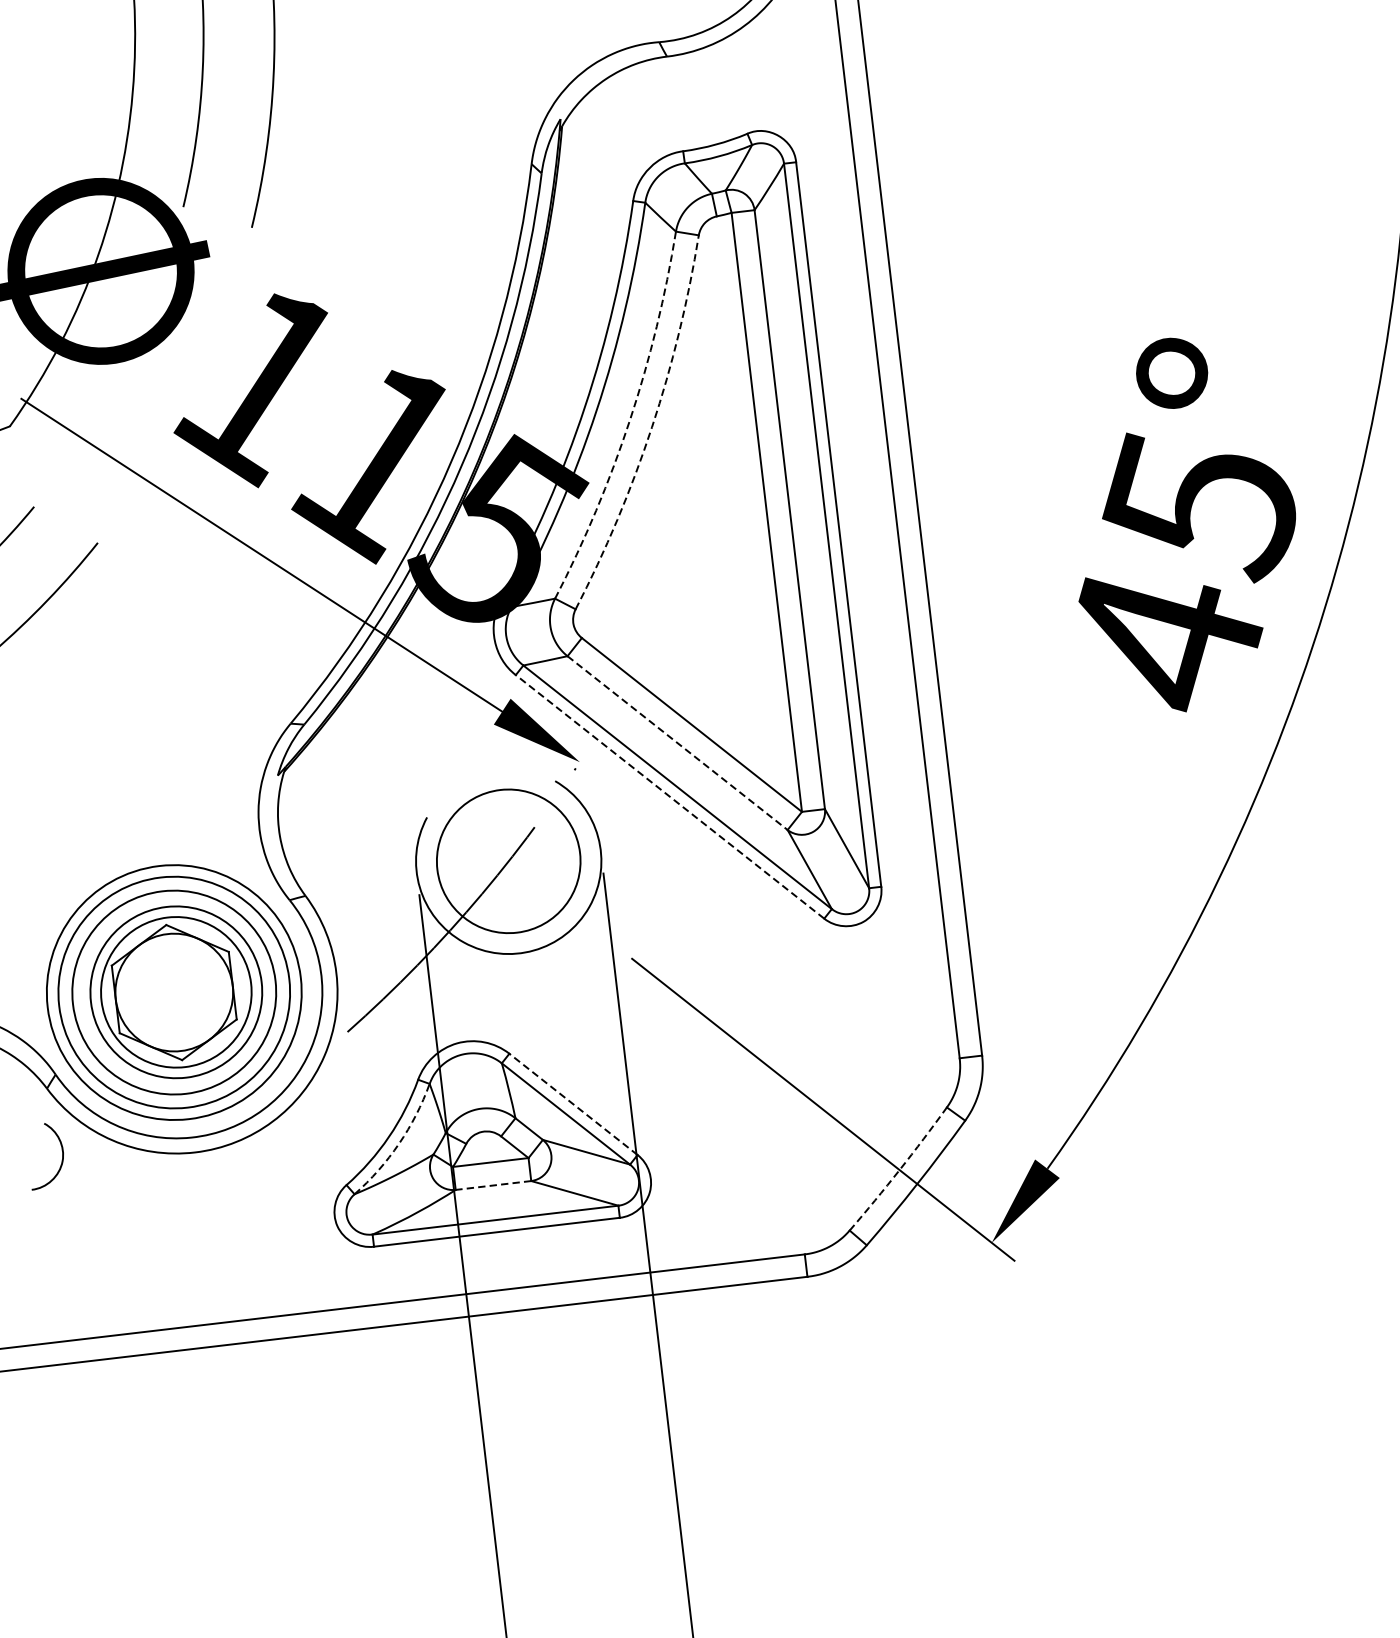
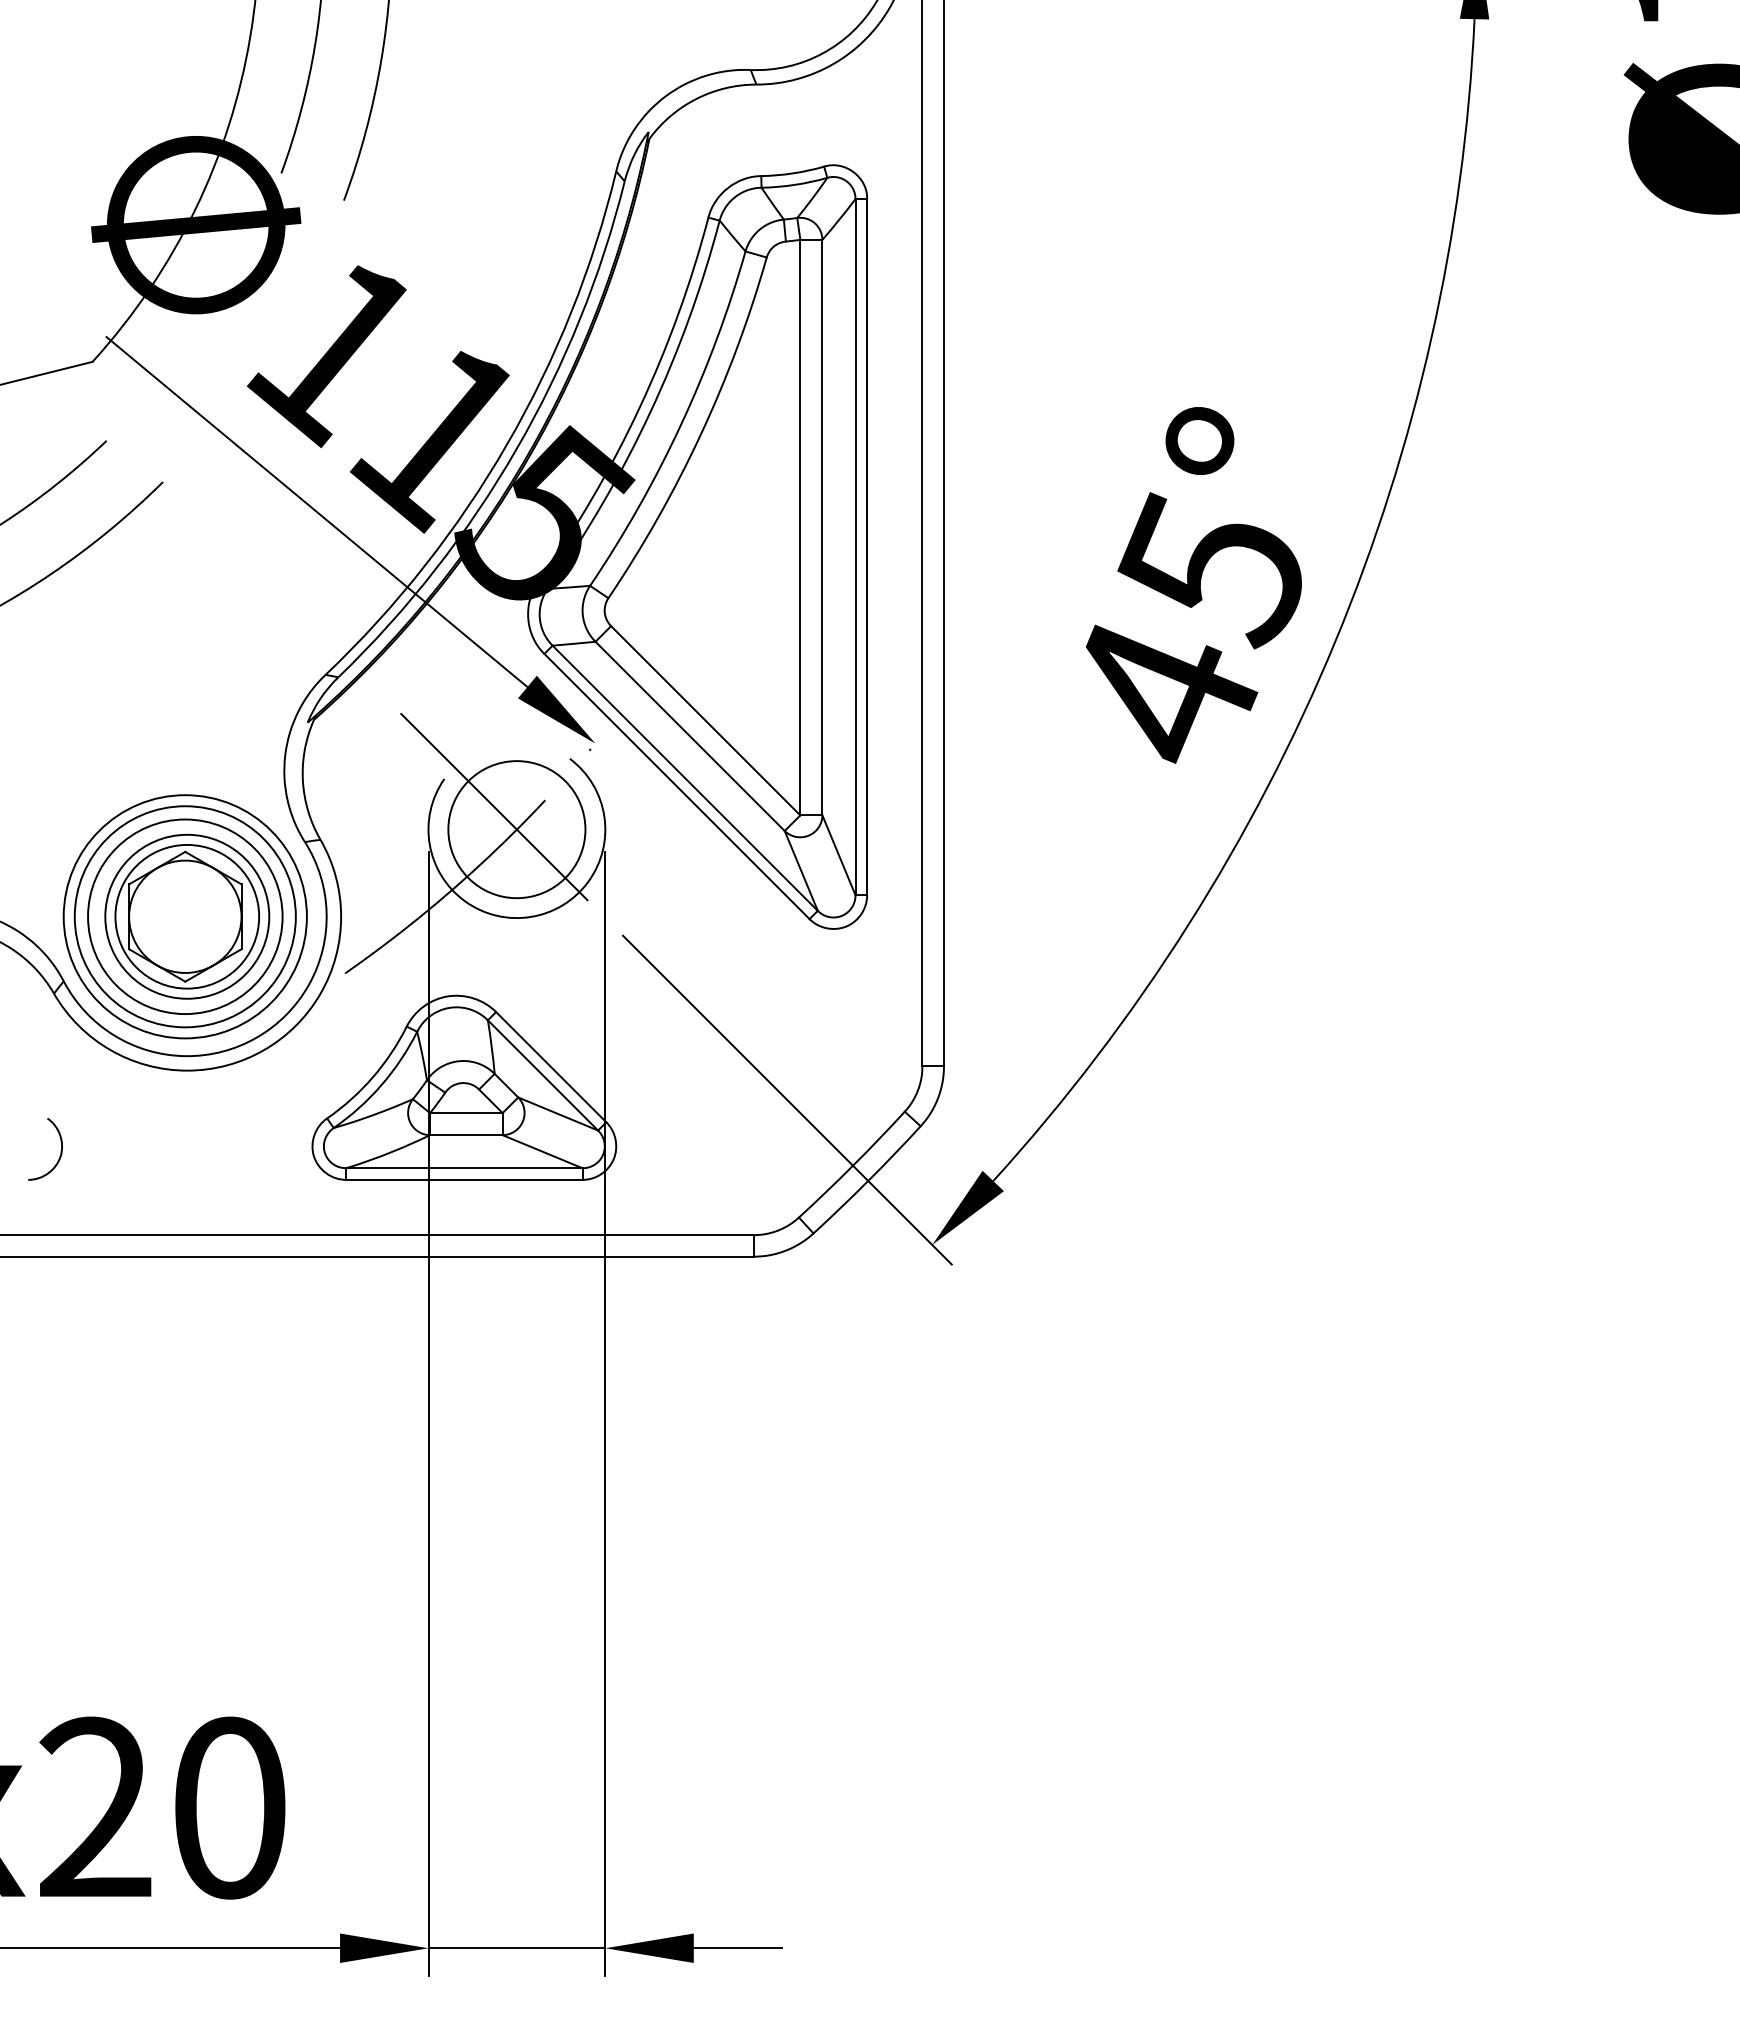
arc: (630, 419) -> (681, 424), dashed -> solid
arc: (652, 427) -> (701, 434), dashed -> solid
line: (677, 743) -> (690, 736), dashed -> solid
line: (669, 796) -> (676, 786), dashed -> solid
line: (493, 849) -> (503, 816), added
line: (573, 1104) -> (551, 1067), dashed -> solid
arc: (399, 1144) -> (381, 1085), dashed -> solid
curve: (61, 1156) -> (60, 1151), moved
arc: (900, 1169) -> (853, 1165), dashed -> solid
line: (492, 1185) -> (465, 1135), dashed -> solid

